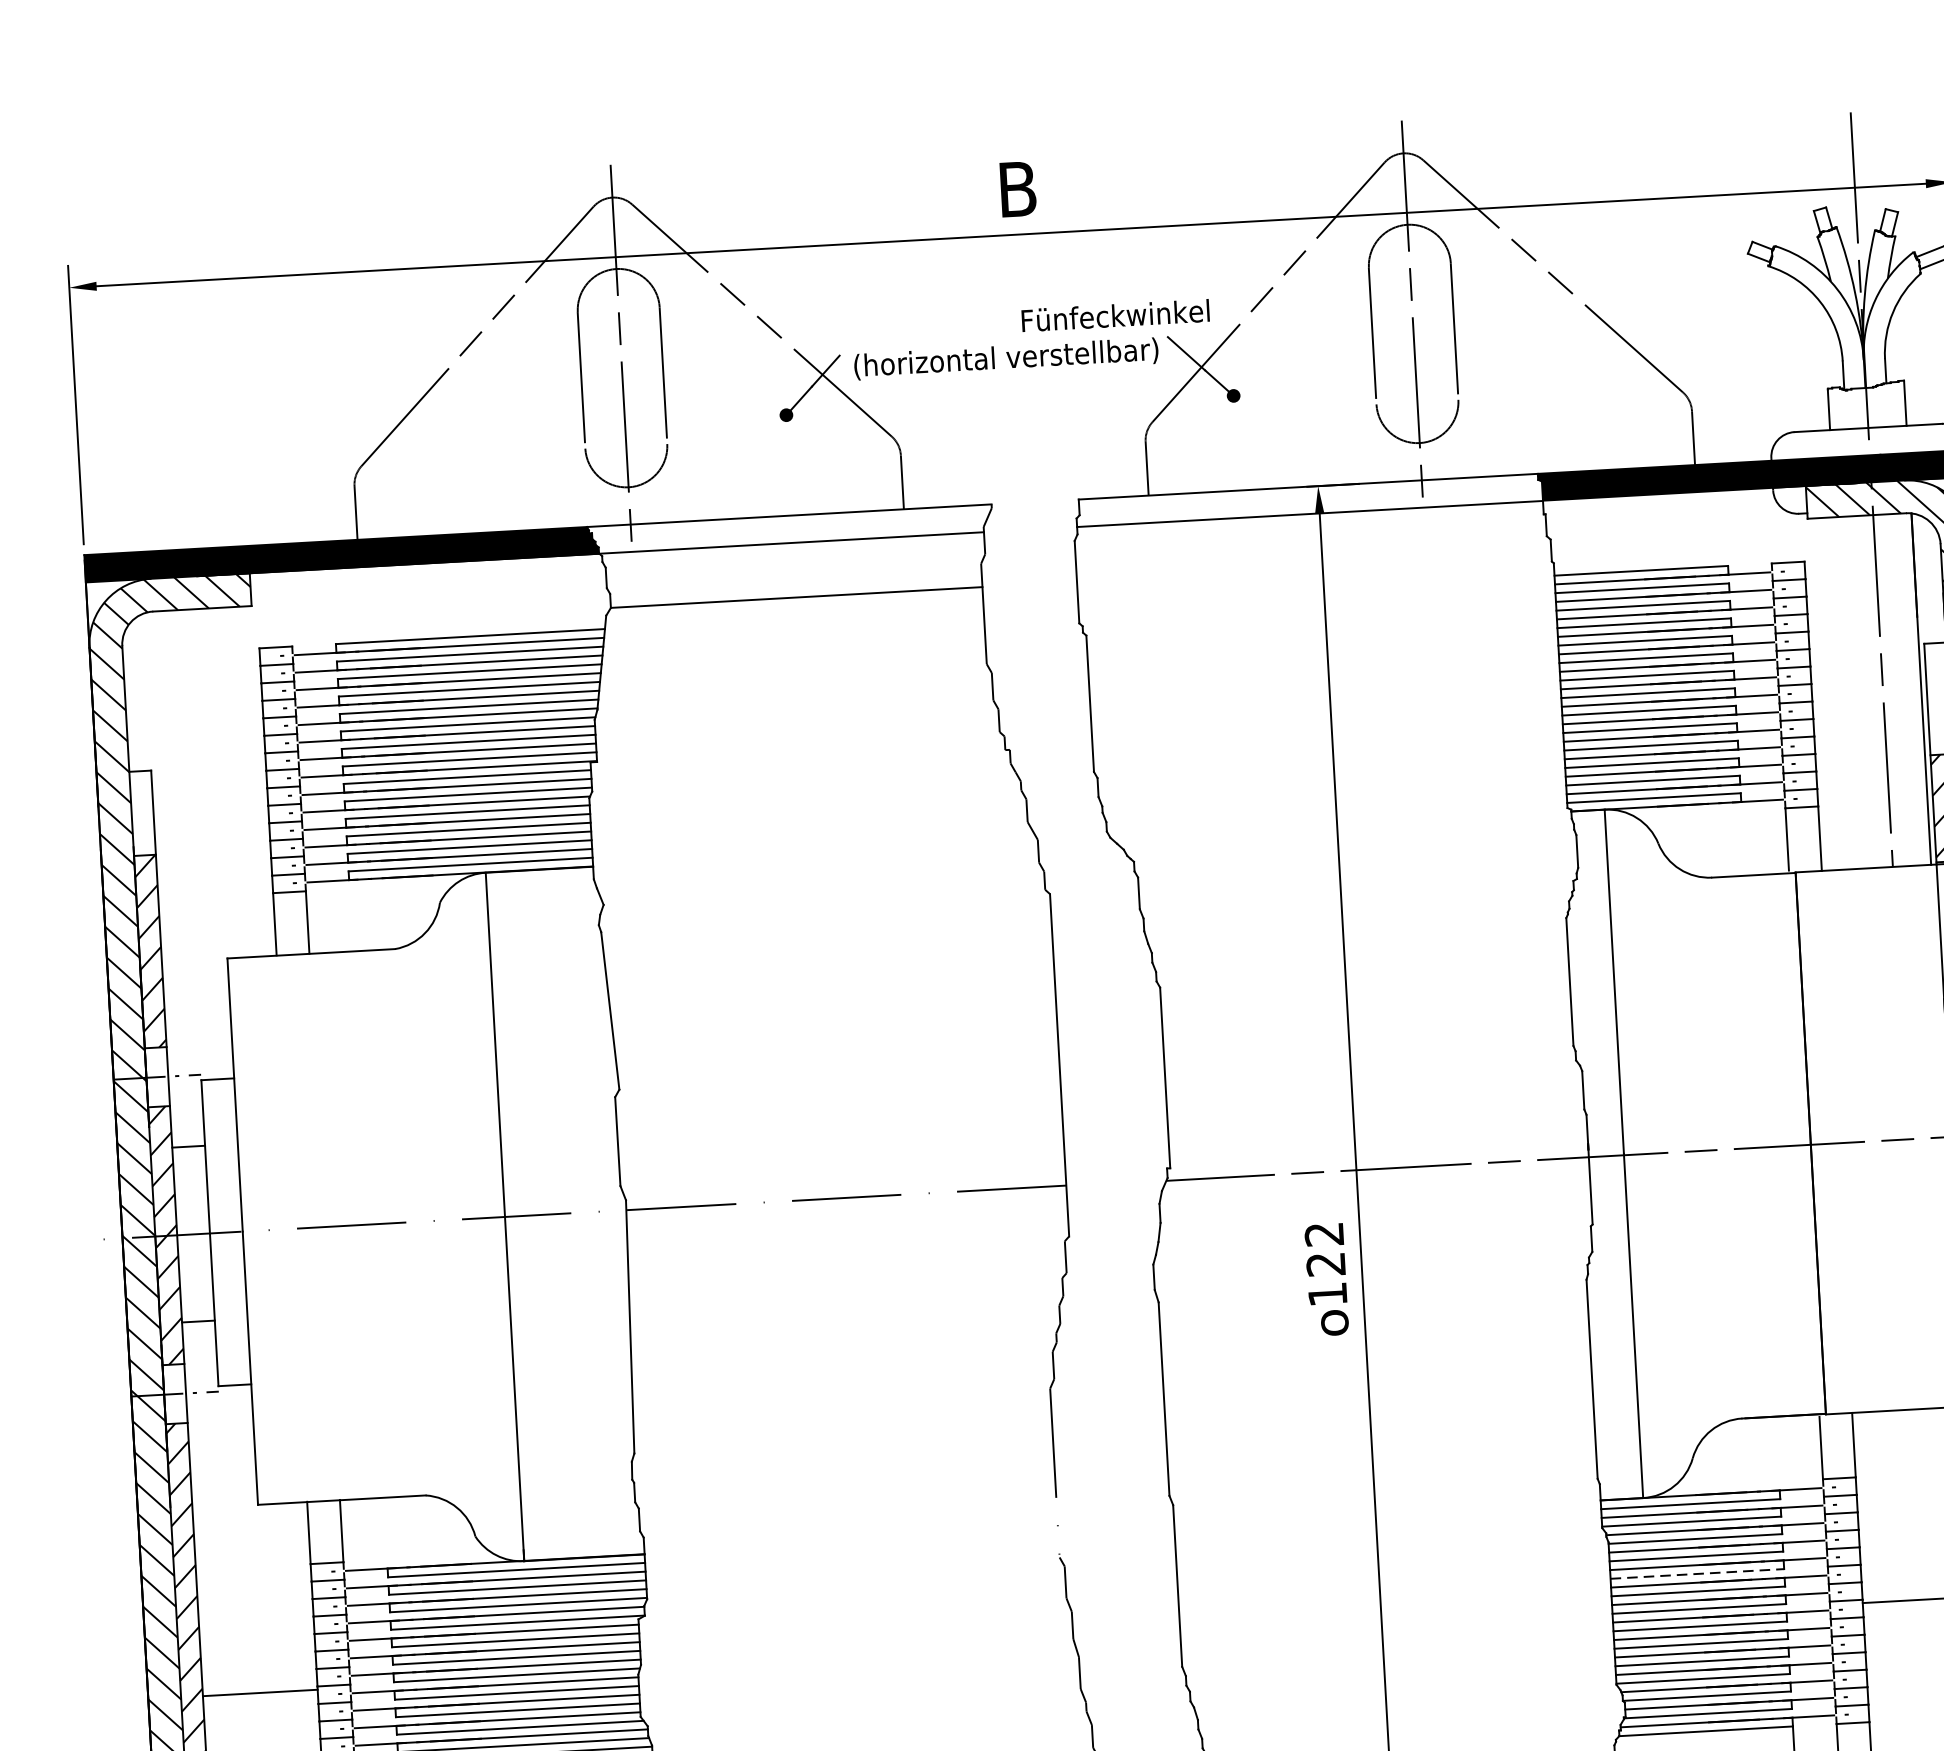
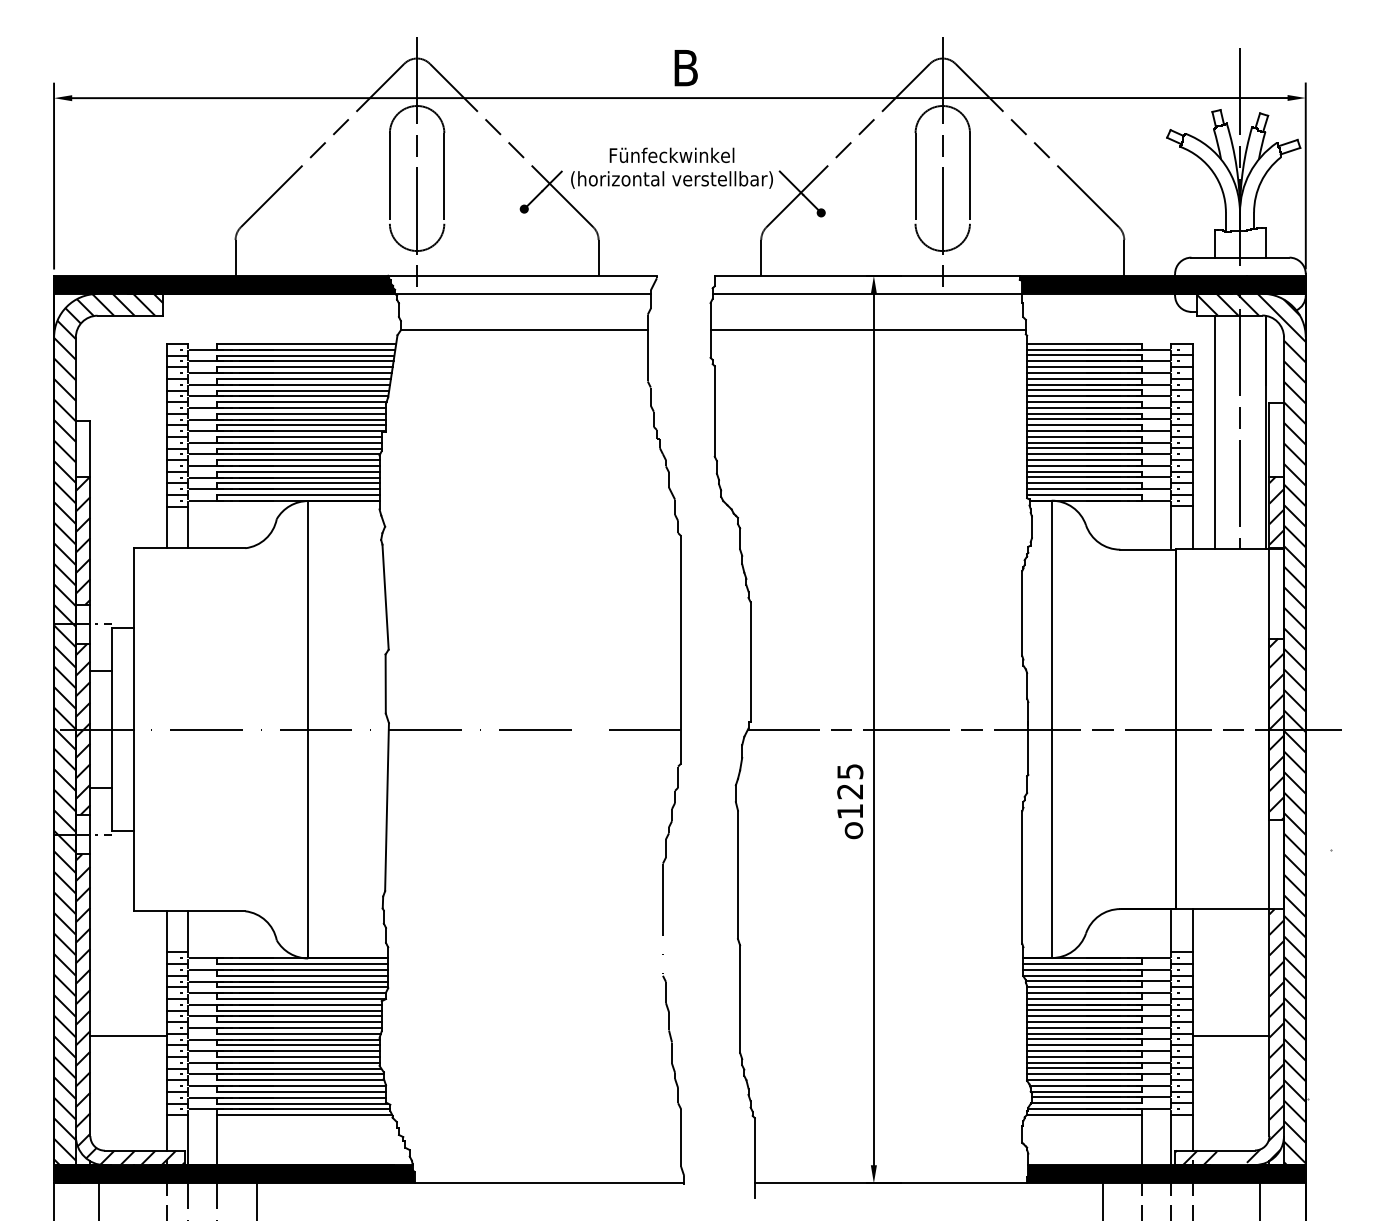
text: (1114, 315) -> (671, 155), moved
line: (1313, 568) -> (867, 330), added
line: (1845, 693) -> (1215, 432), added
text: (1324, 1234) -> (850, 771), 122 -> 125
line: (1696, 1574) -> (1084, 1010), dashed -> solid

